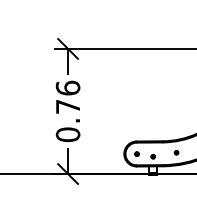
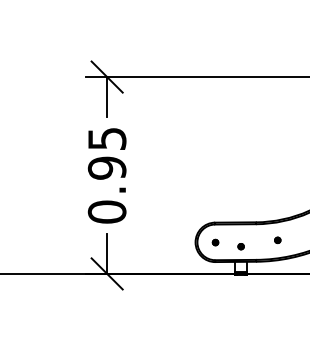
text: (67, 97) -> (106, 153), 0.76 -> 0.95

